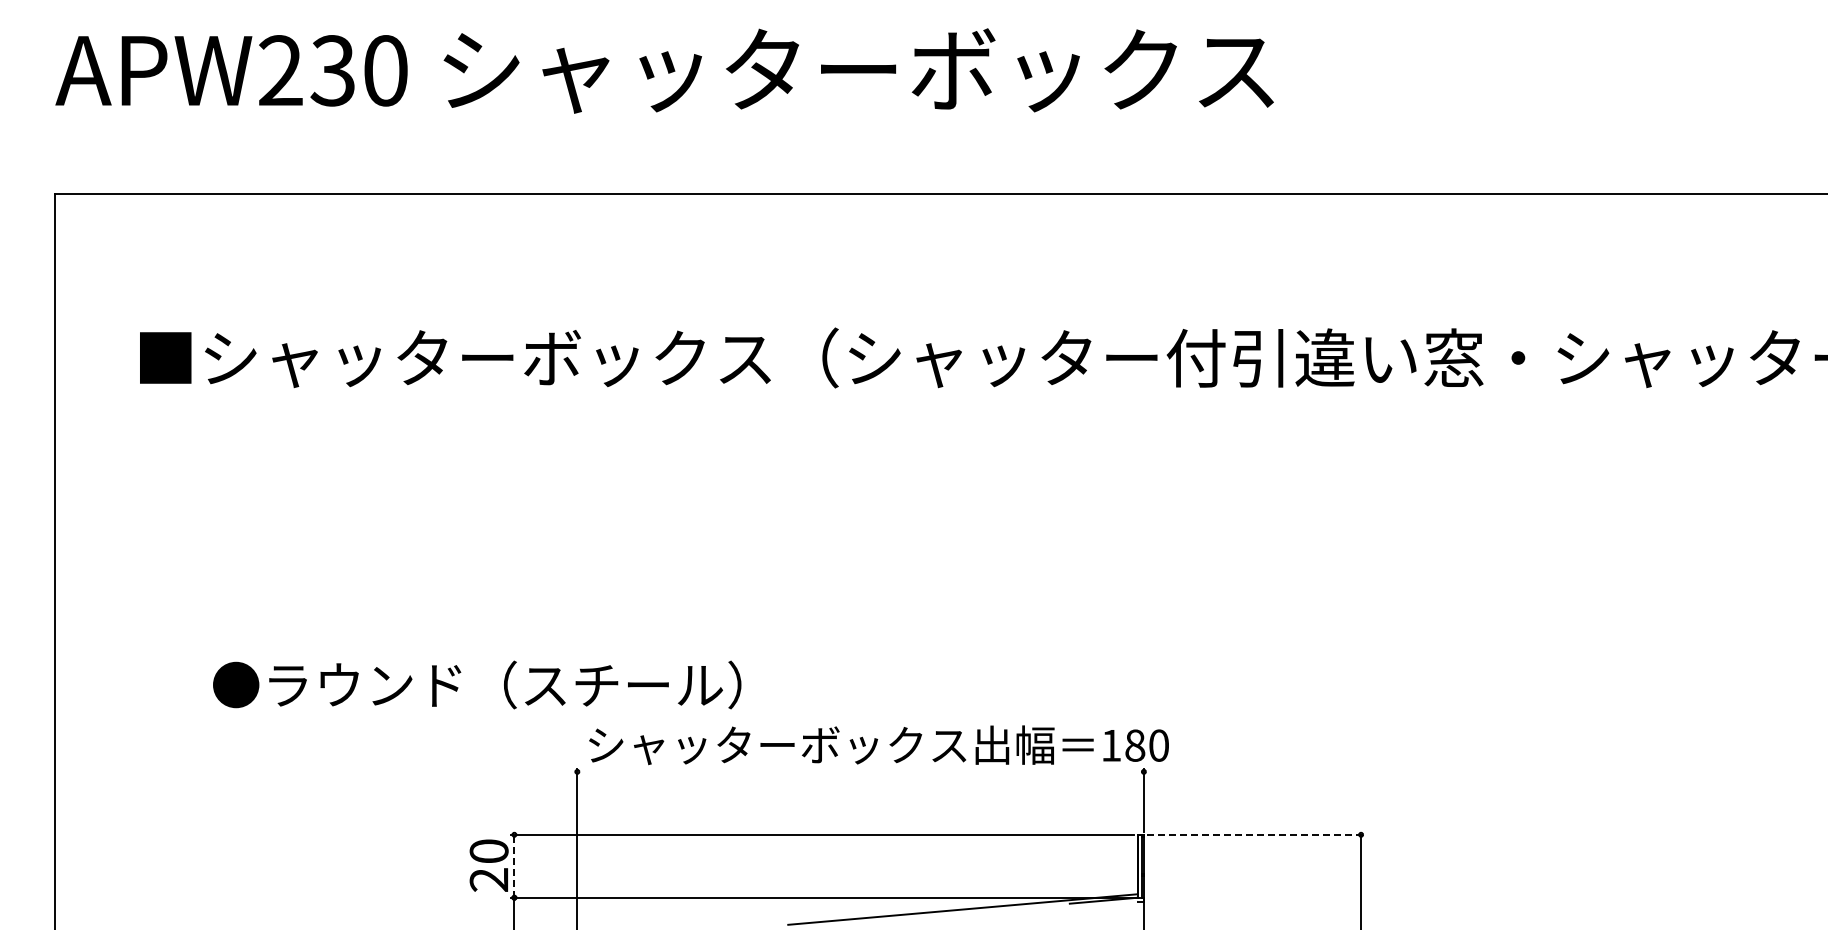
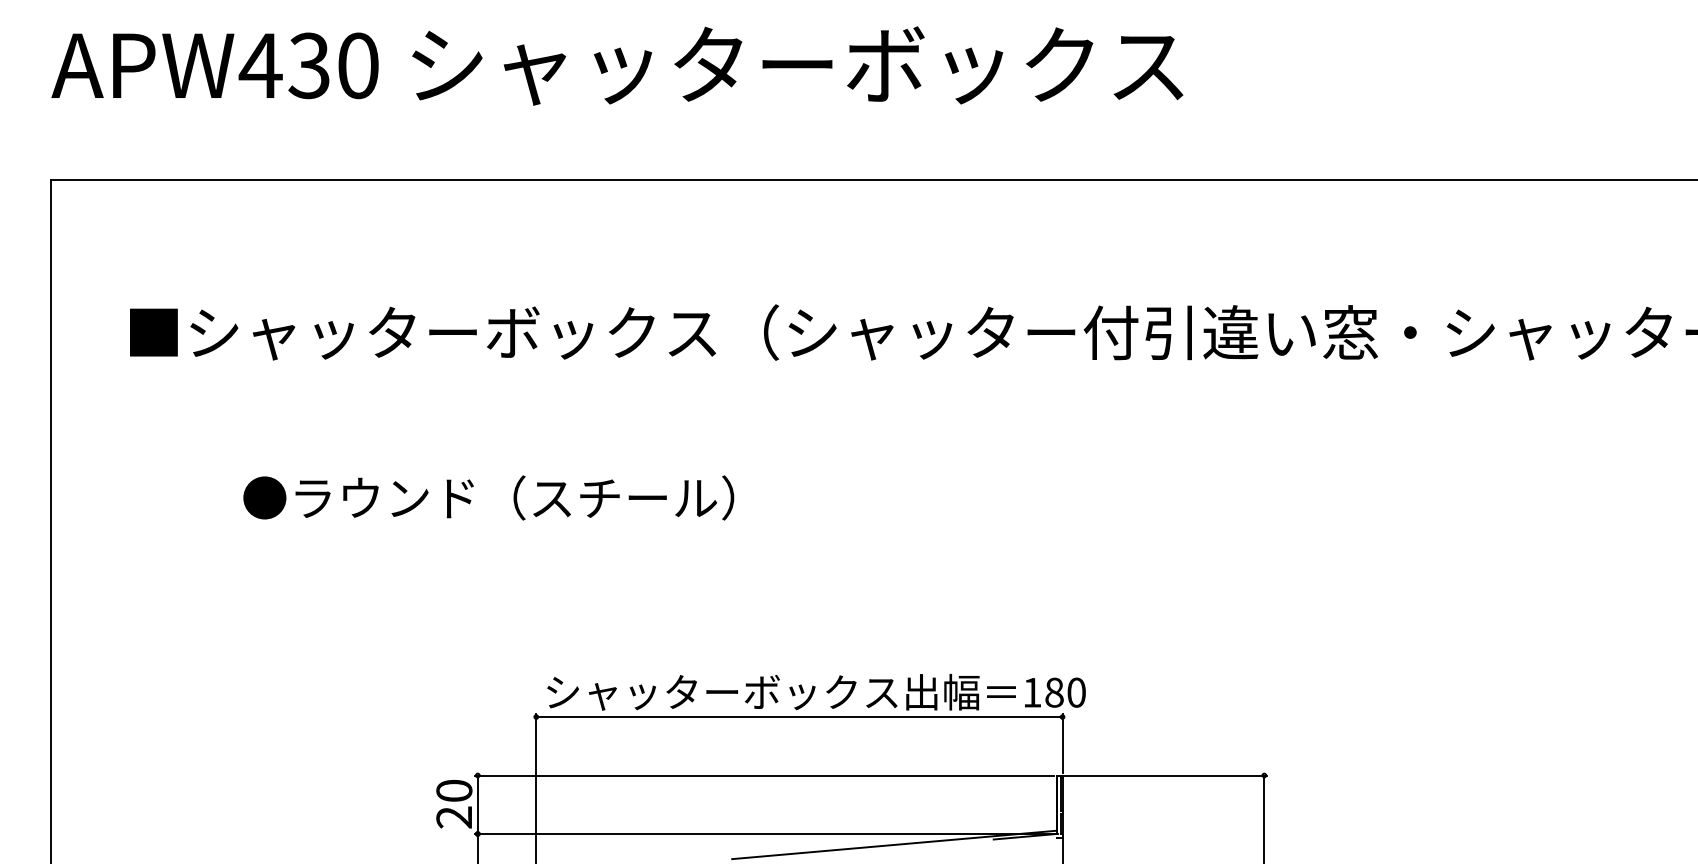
text: (280, 70) -> (260, 65), APW230 -> APW430
text: (477, 684) -> (489, 497), moved
line: (860, 771) -> (799, 716), added
line: (1255, 834) -> (1166, 775), dashed -> solid
line: (514, 865) -> (477, 804), dashed -> solid

